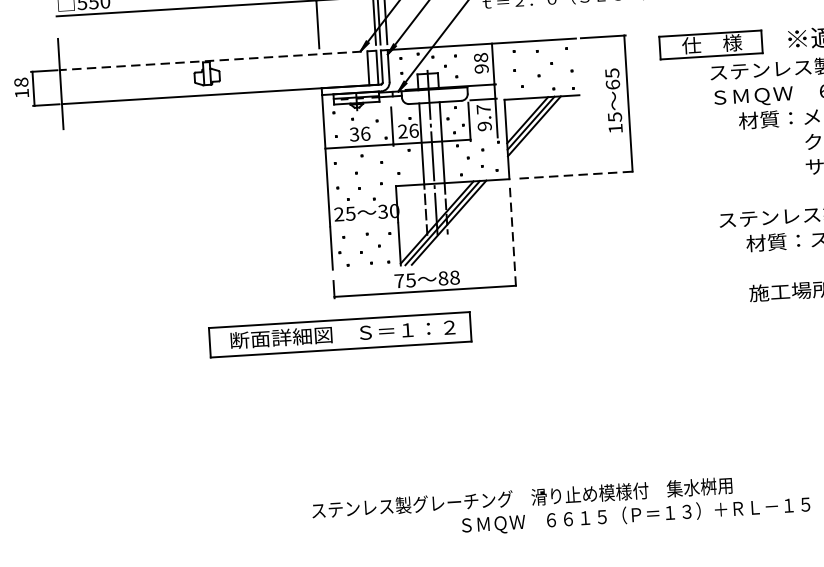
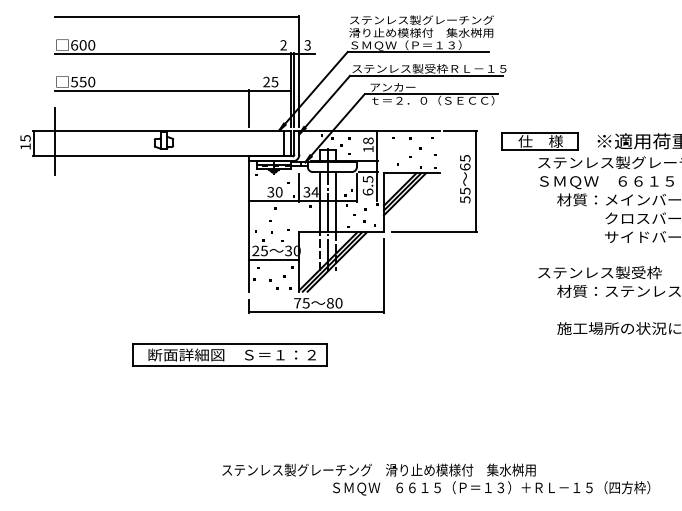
line: (217, 59) -> (172, 130), dashed -> solid
text: (481, 69) -> (368, 149), 98 -> 18
text: (21, 82) -> (25, 138), 18 -> 15
text: (483, 117) -> (367, 185), 9.7 -> 6.5
text: (615, 128) -> (465, 199), 15 -> 55
text: (407, 131) -> (310, 192), 26 -> 34
text: (364, 134) -> (278, 192), 36 -> 30
line: (577, 175) -> (434, 232), dashed -> solid
line: (363, 224) -> (273, 259), added
line: (512, 238) -> (383, 276), dashed -> solid
text: (454, 278) -> (338, 303), 88 -> 80
part: (339, 333) -> (229, 354), moved

